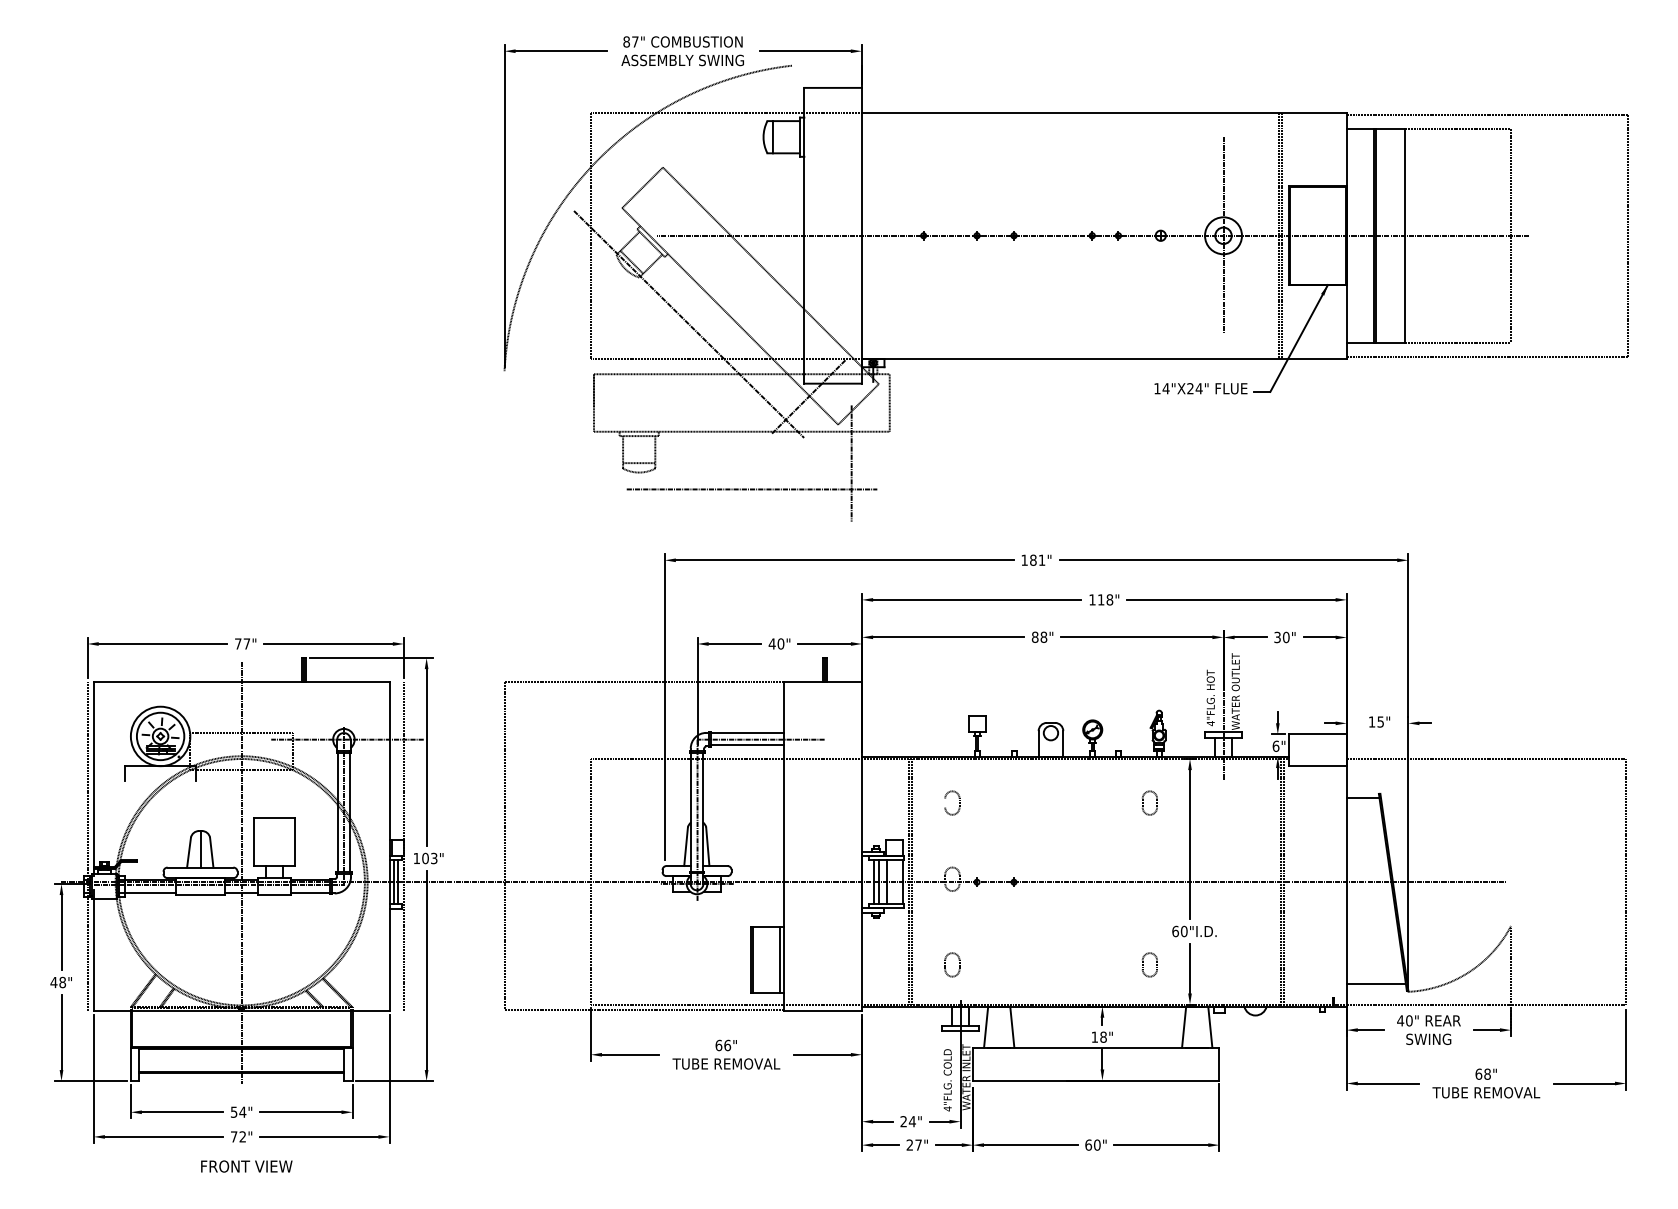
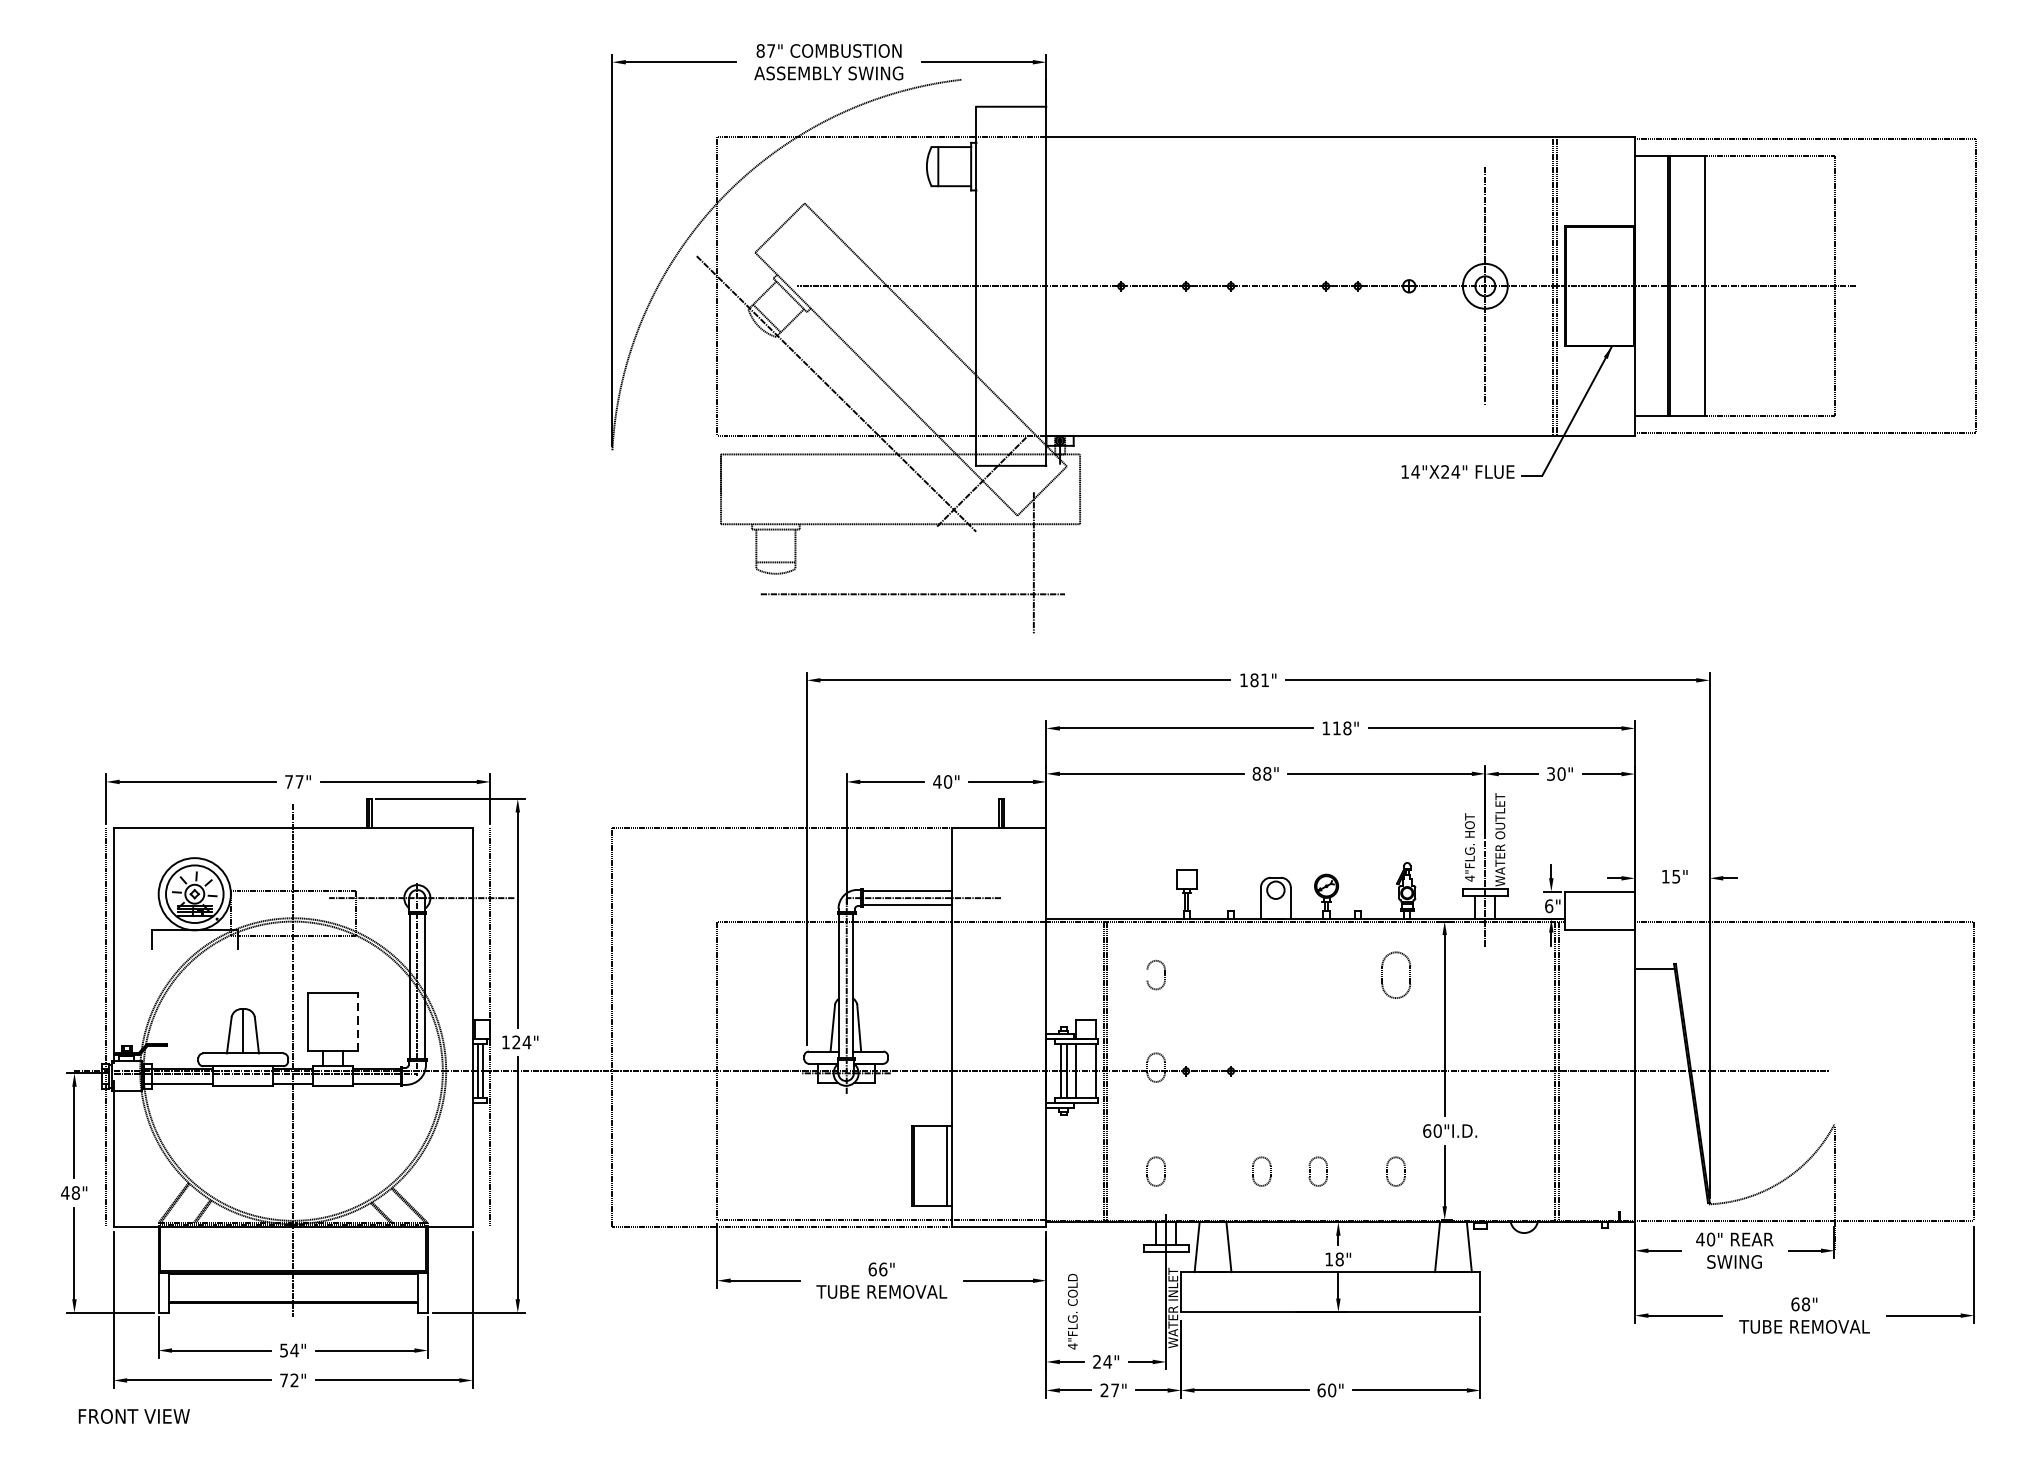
part: (1149, 802) -> (1395, 974), size x1.6
line: (294, 841) -> (357, 1021), solid -> dashed
text: (429, 858) -> (521, 1042), 103" -> 124"
part: (1032, 963) -> (1253, 1169), added
part: (1085, 964) -> (1317, 1171), added
line: (1375, 983) -> (1669, 1194), removed
text: (947, 1080) -> (1072, 1311), moved
text: (246, 1166) -> (133, 1416), moved

